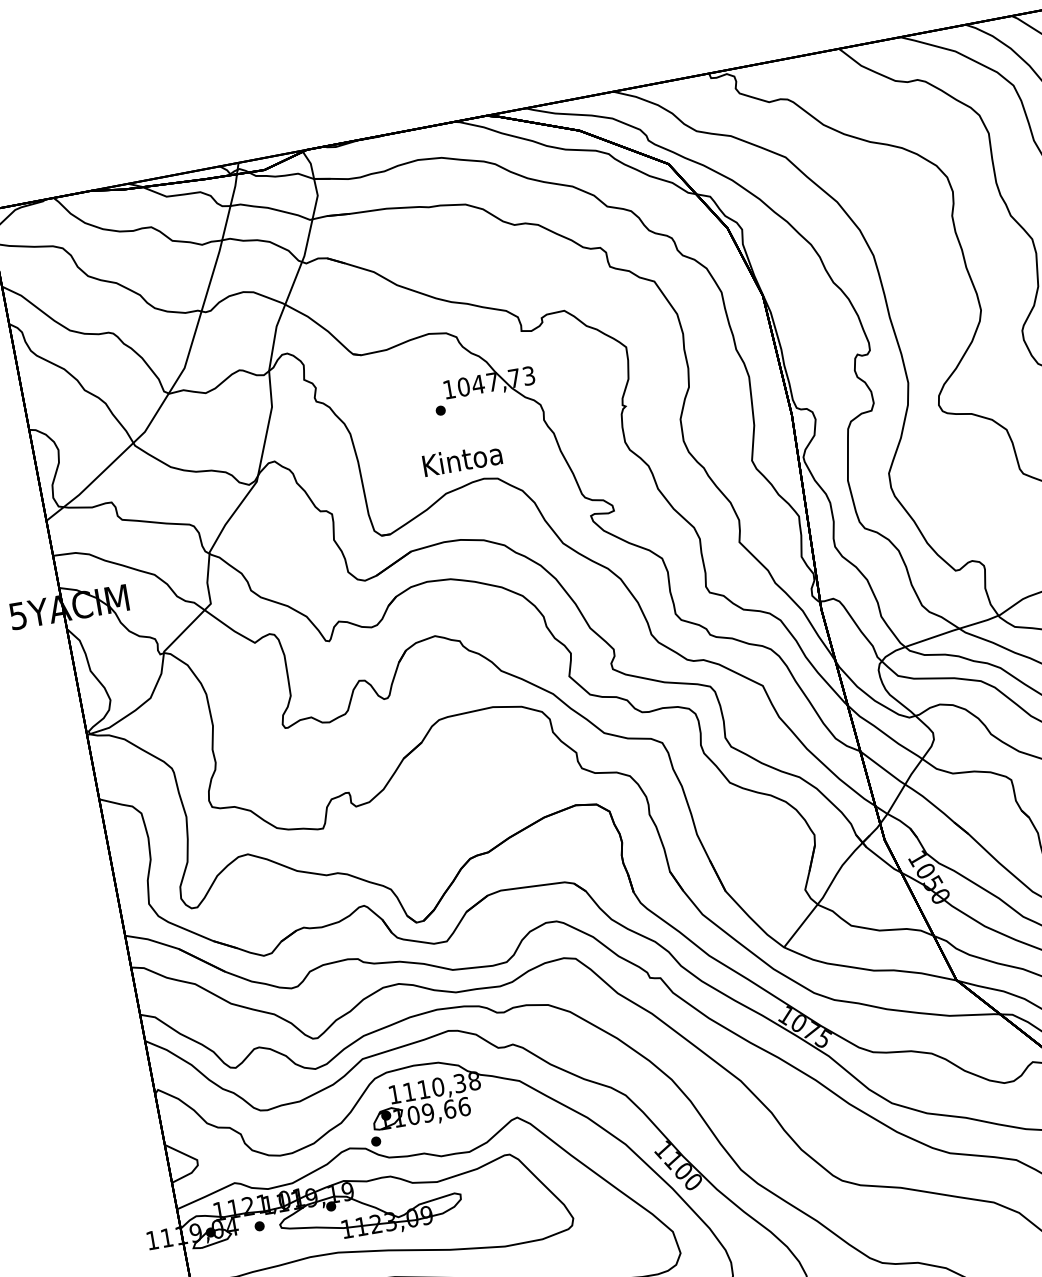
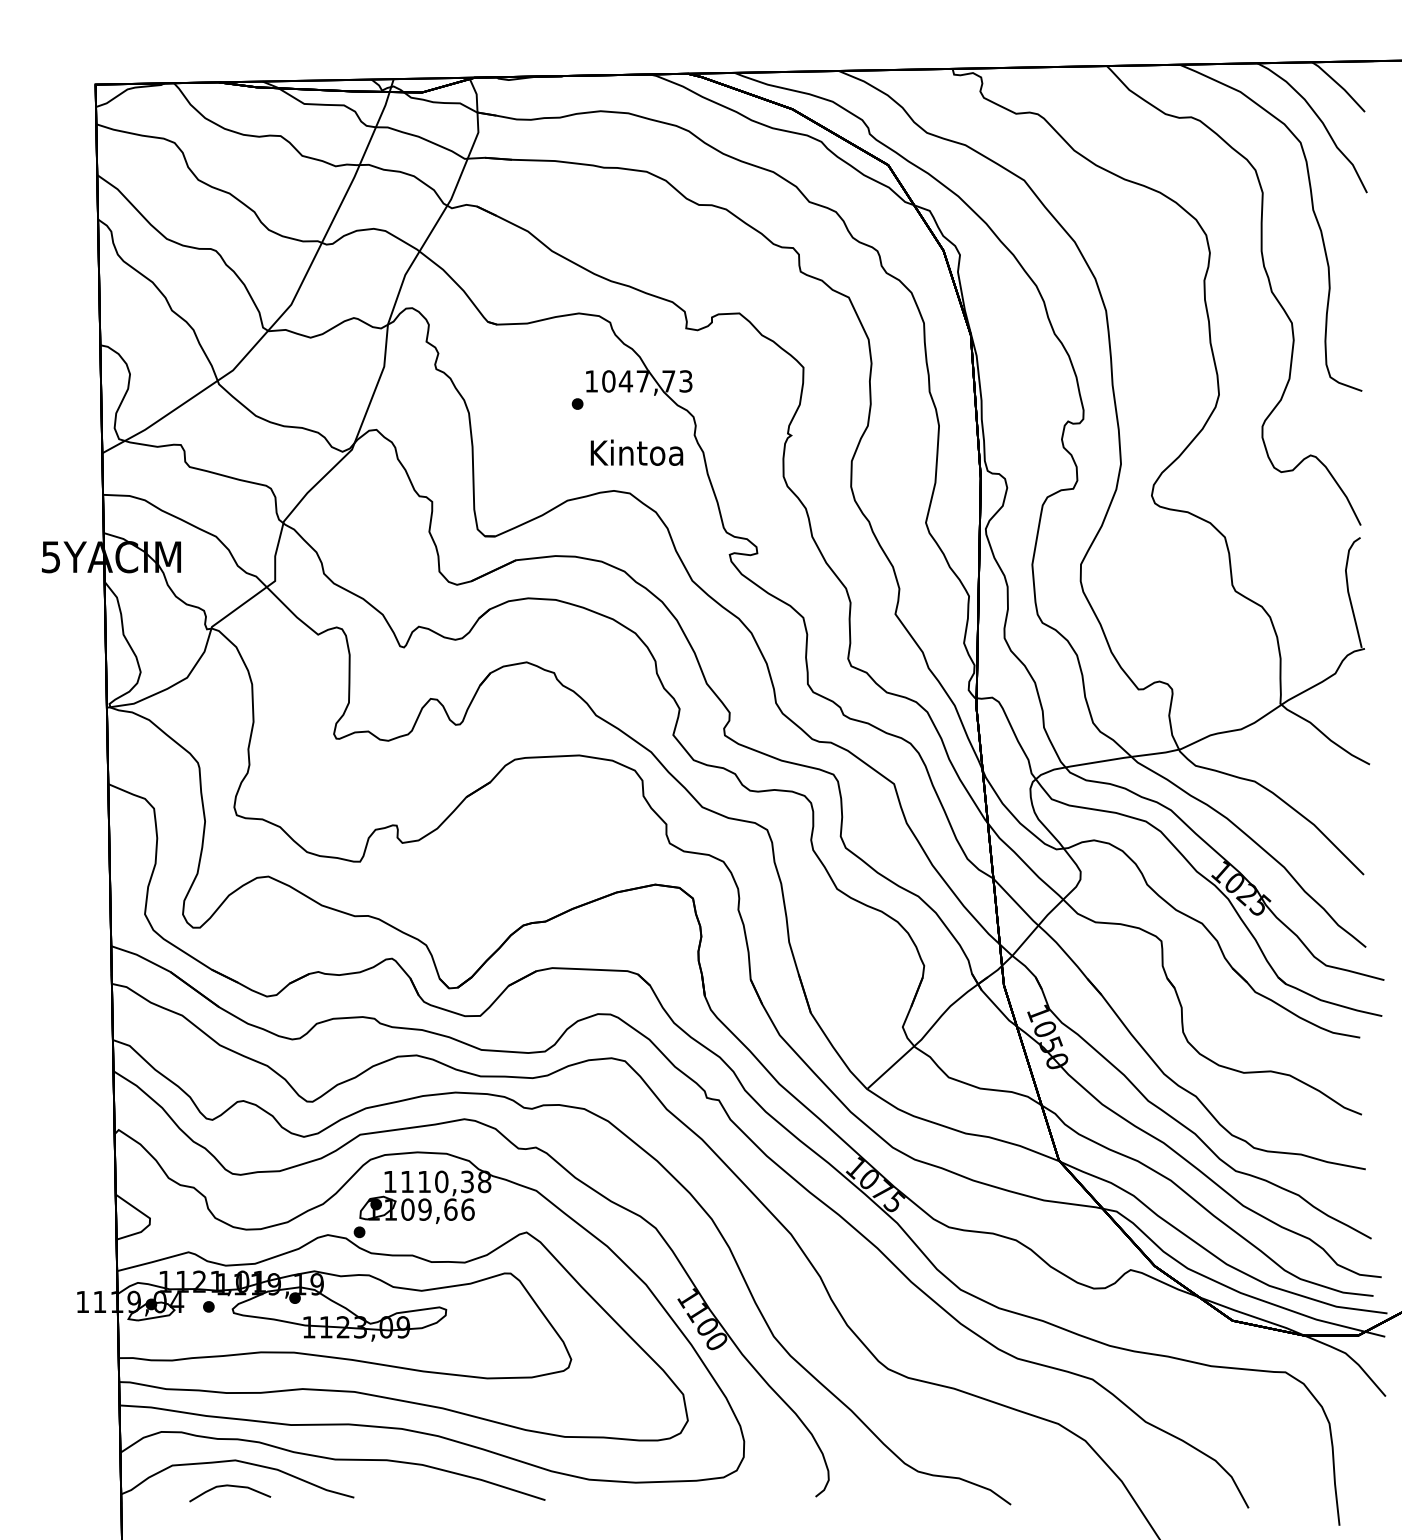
text: (462, 459) -> (636, 452), moved

